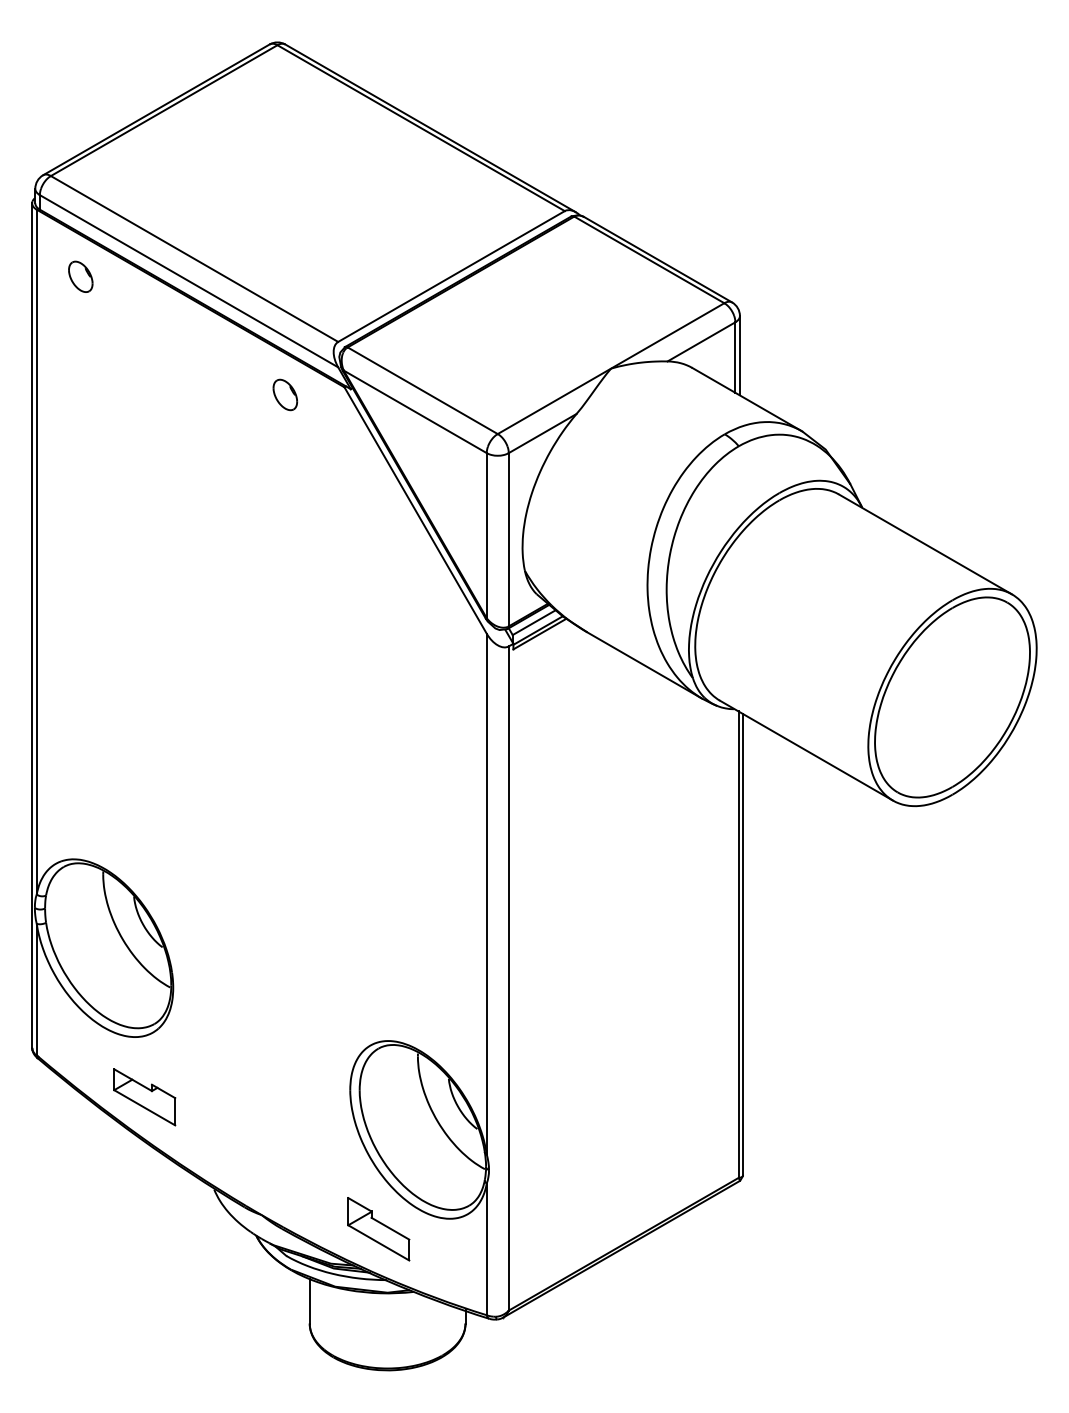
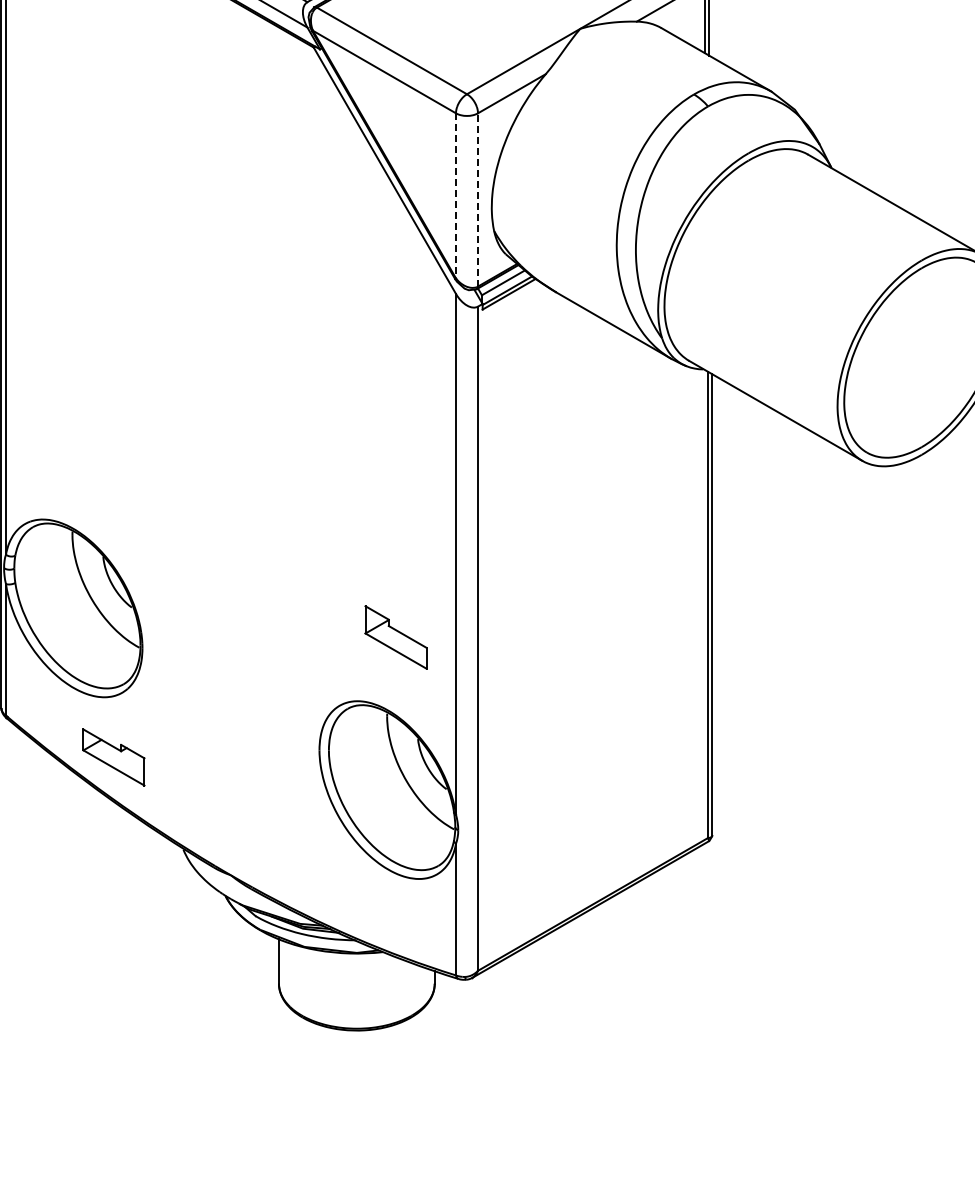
part: (284, 394) -> (253, 54), removed
line: (486, 535) -> (455, 195), solid -> dashed
line: (508, 539) -> (477, 199), solid -> dashed
part: (378, 1229) -> (395, 637), moved

